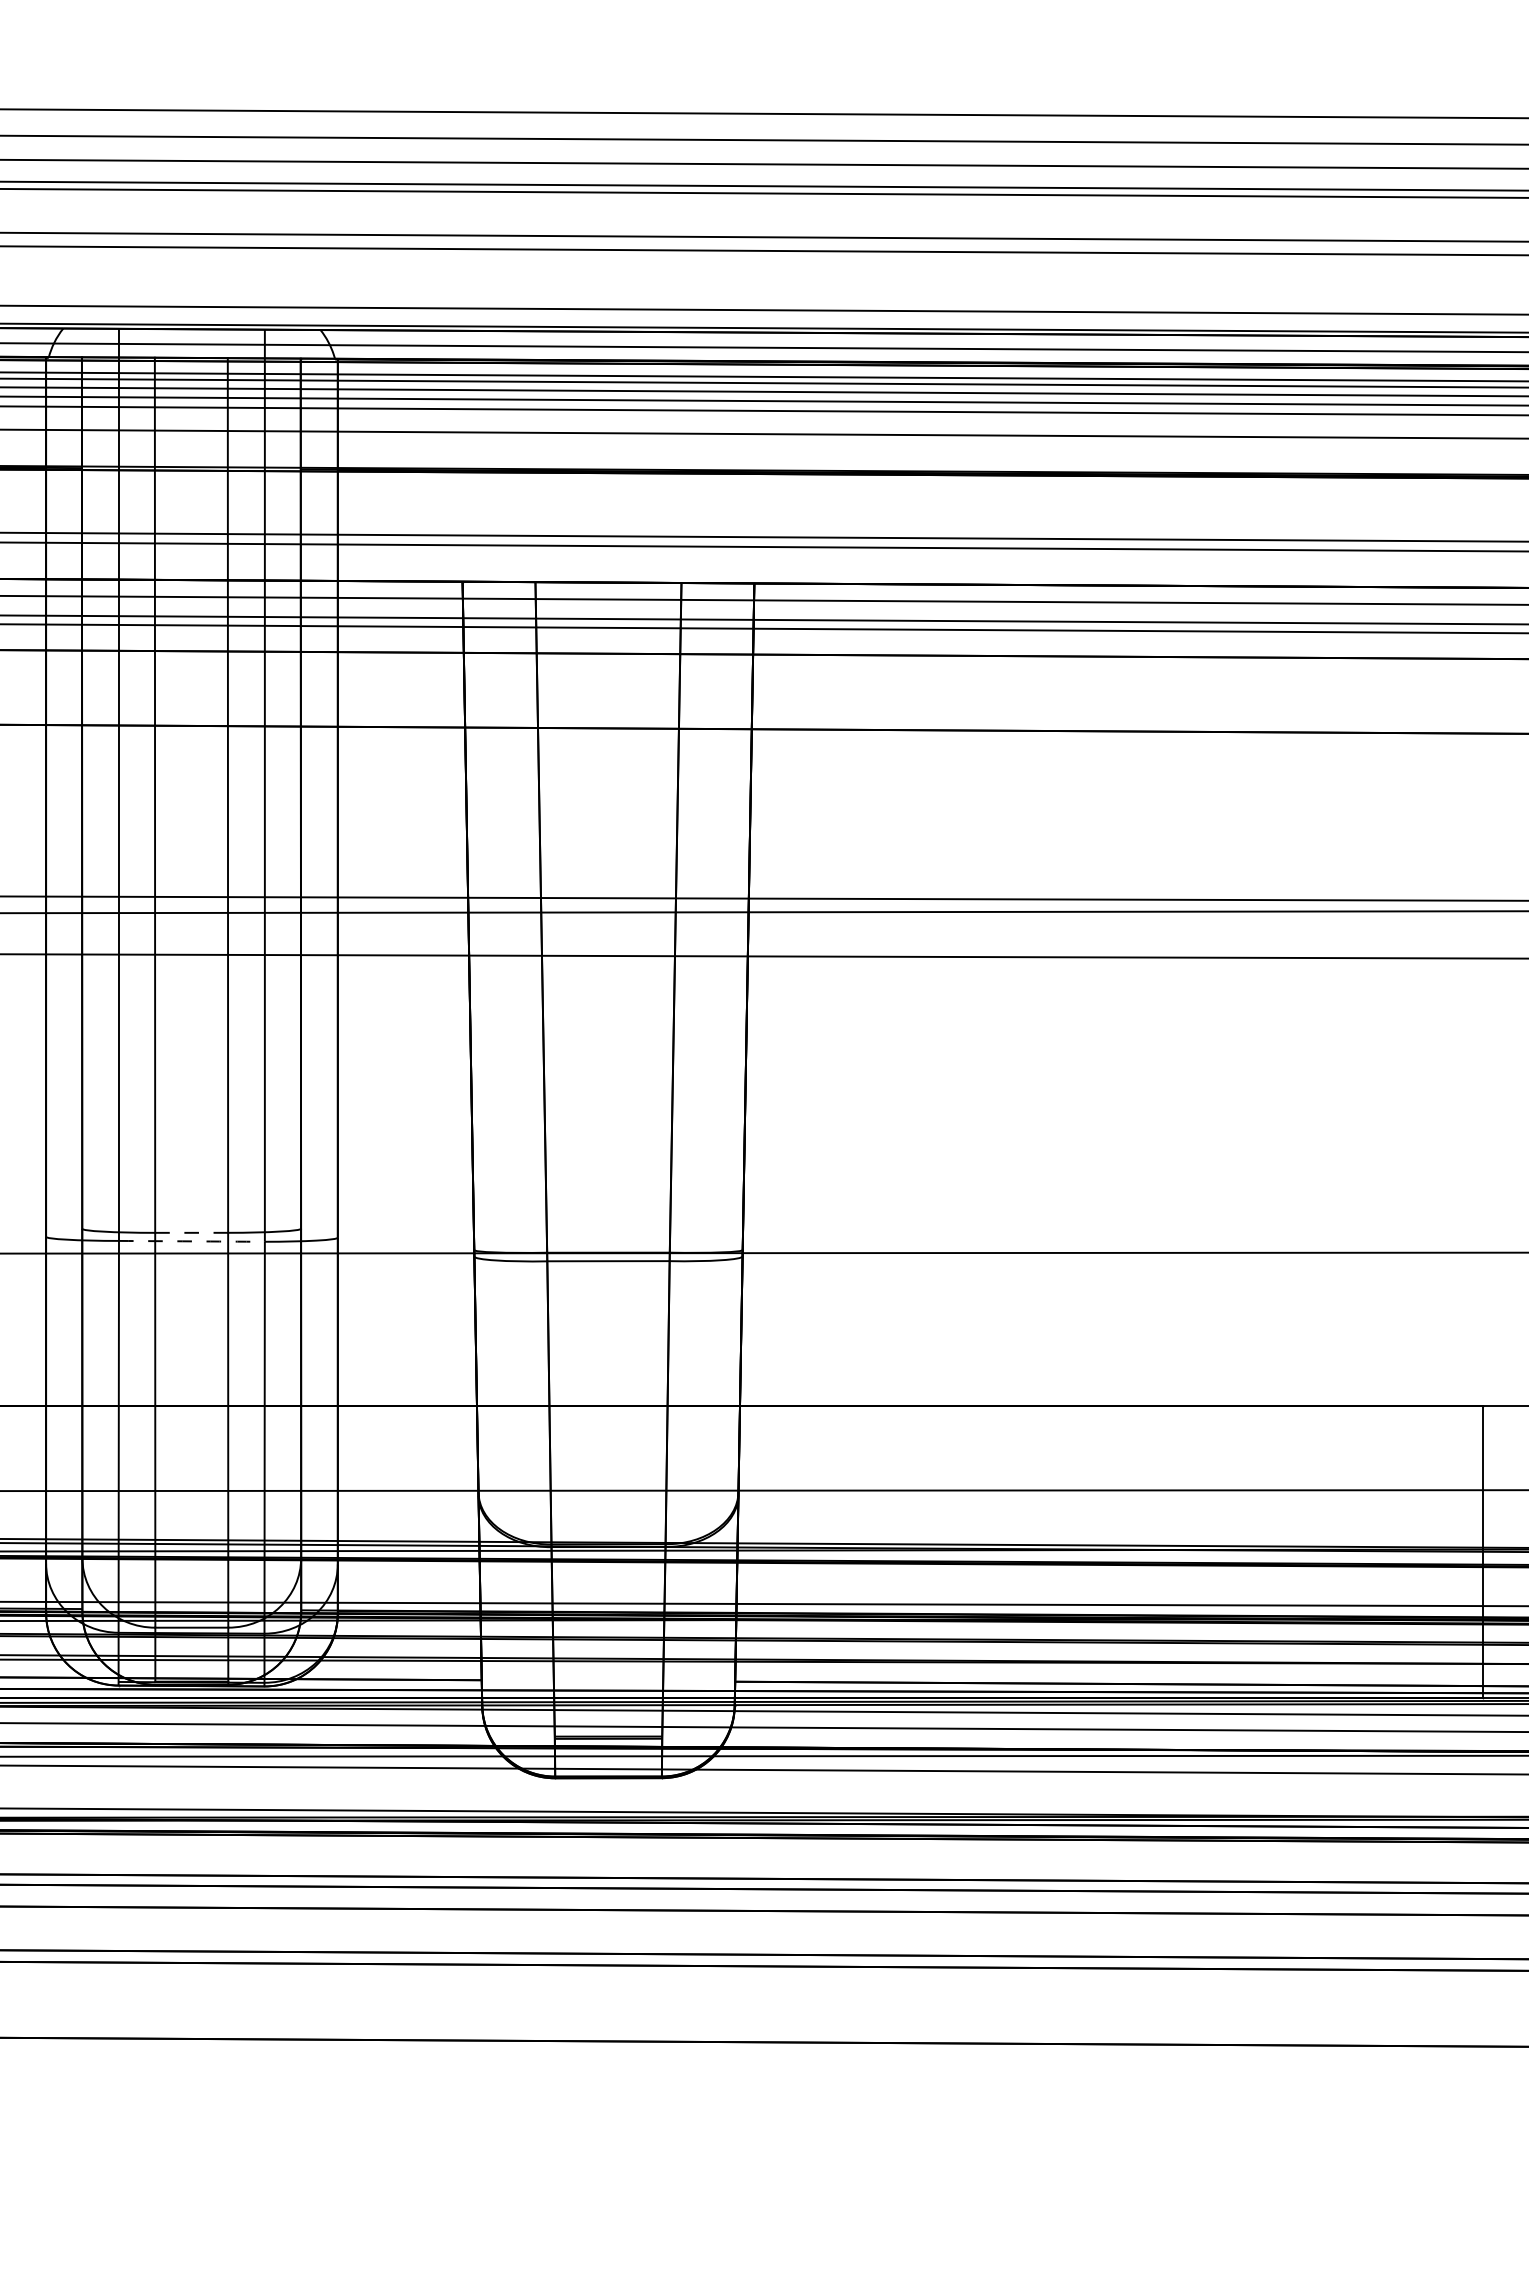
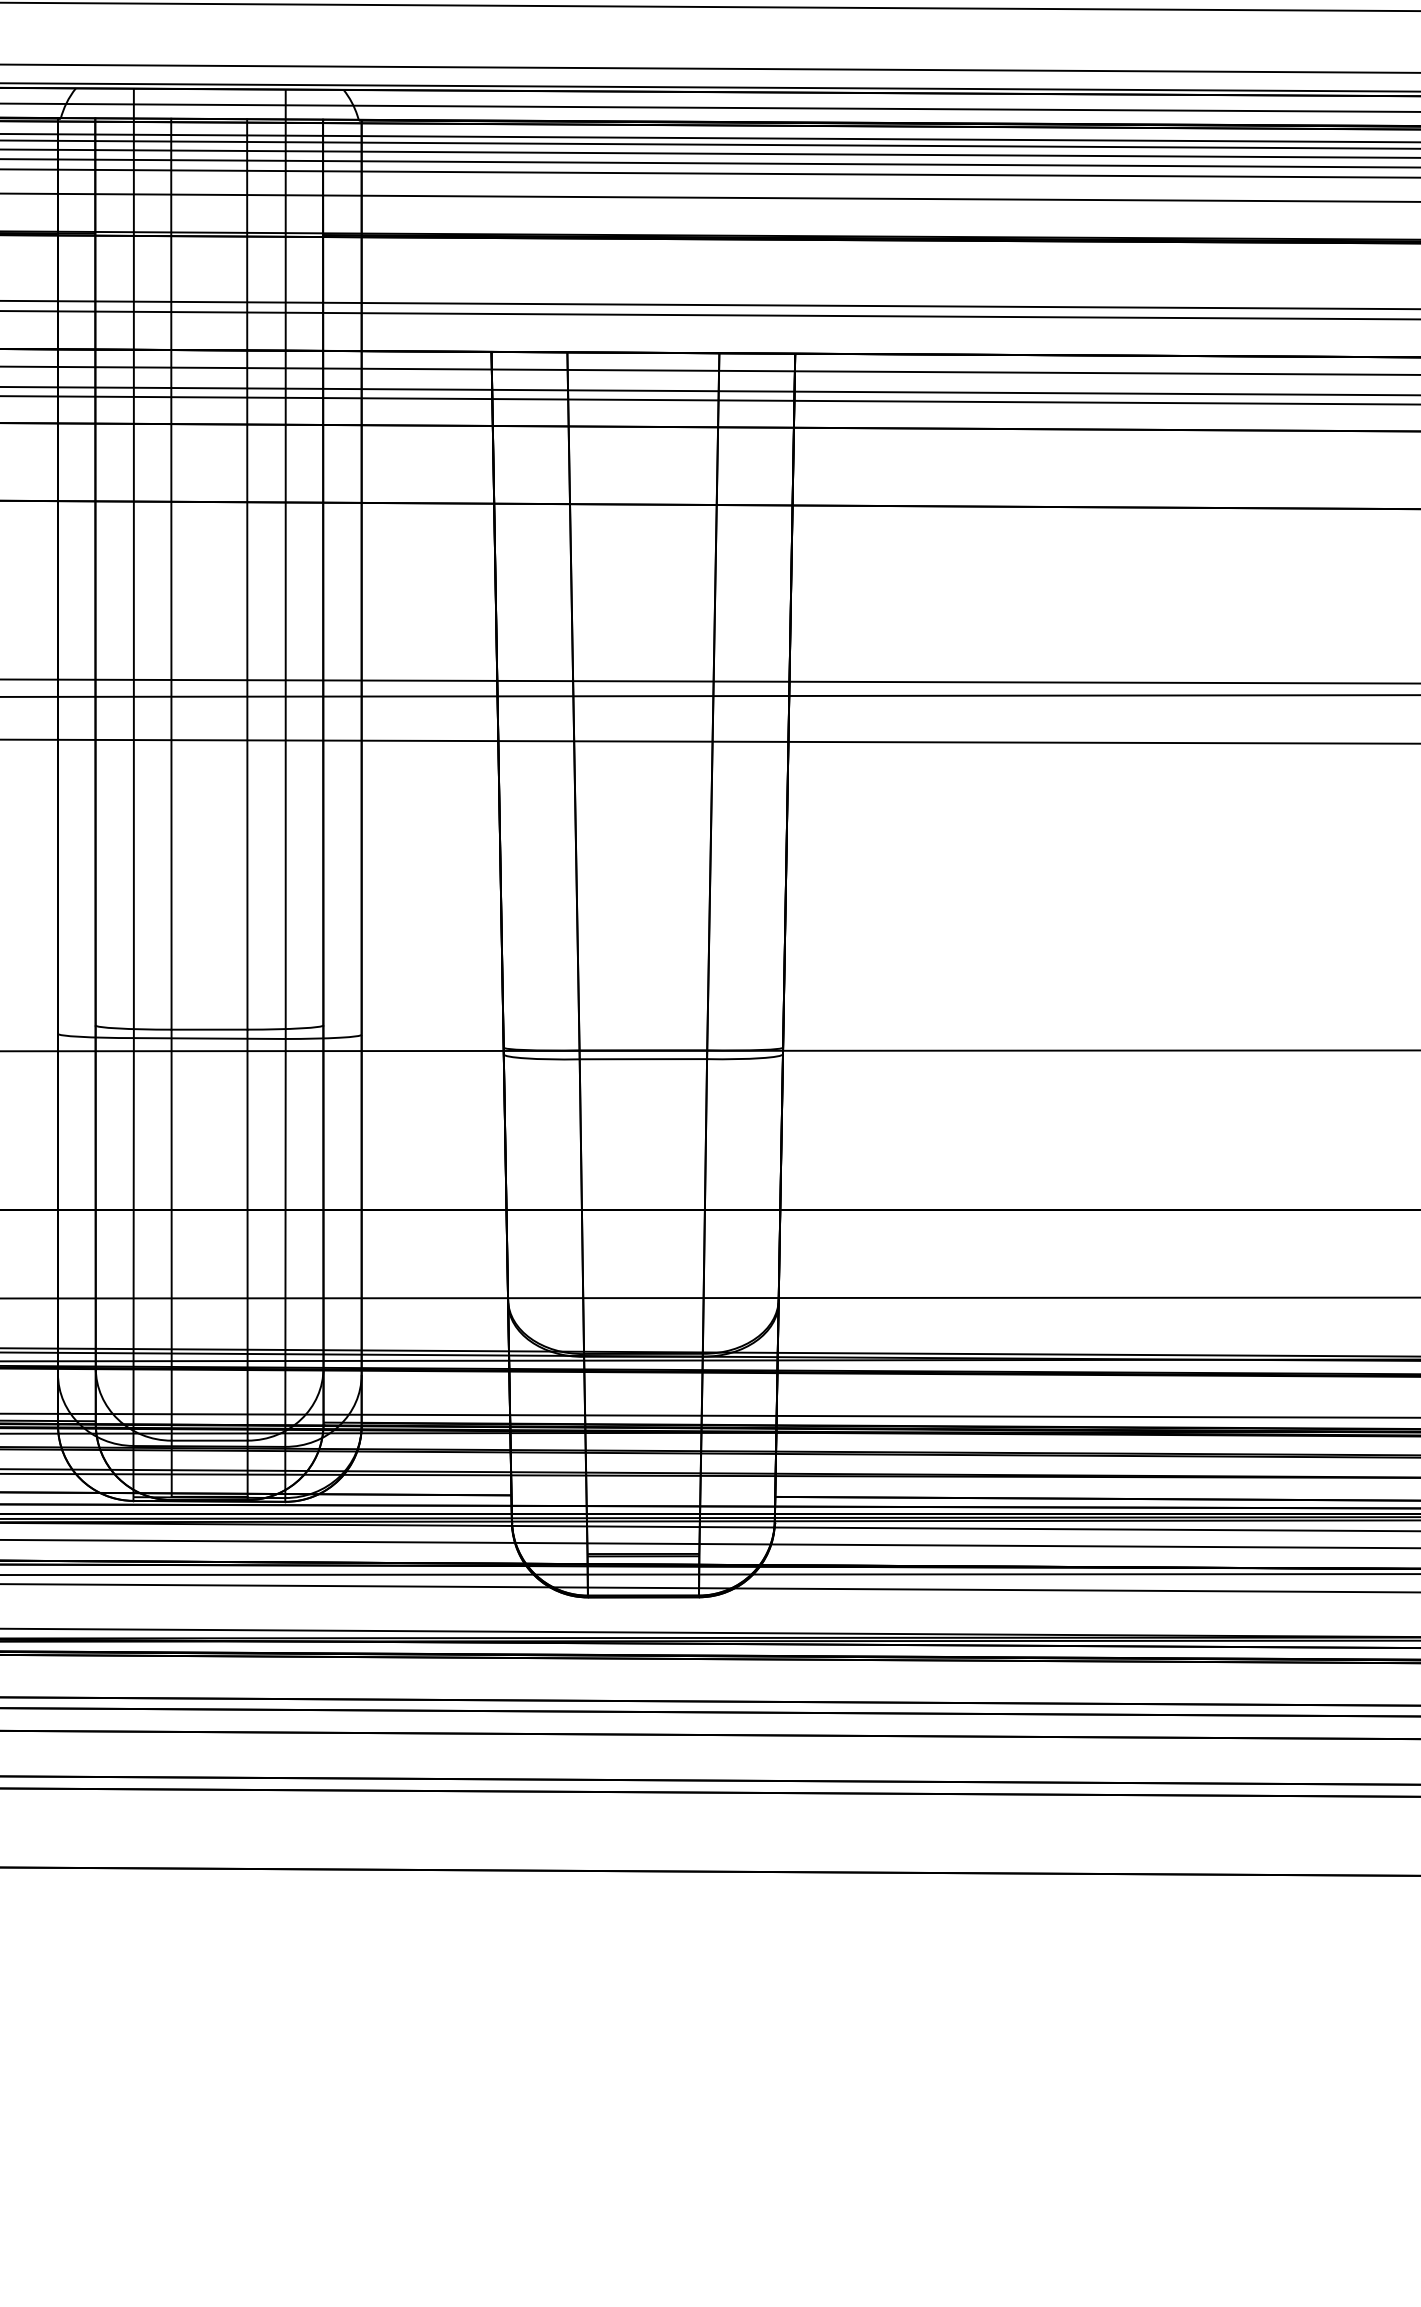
line: (191, 1232) -> (209, 1029), dashed -> solid
arc: (191, 1241) -> (209, 1038), dashed -> solid

